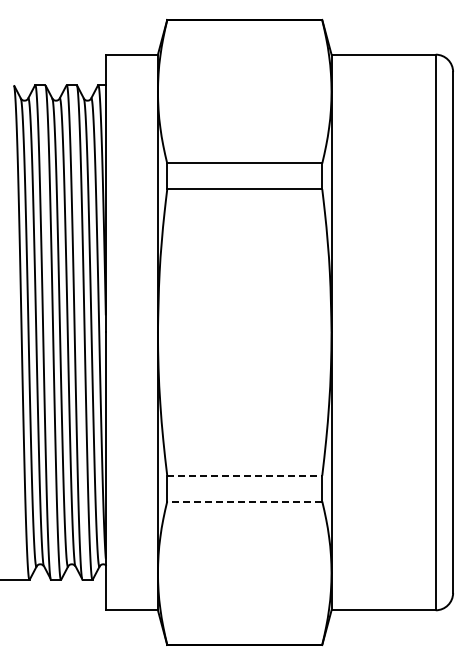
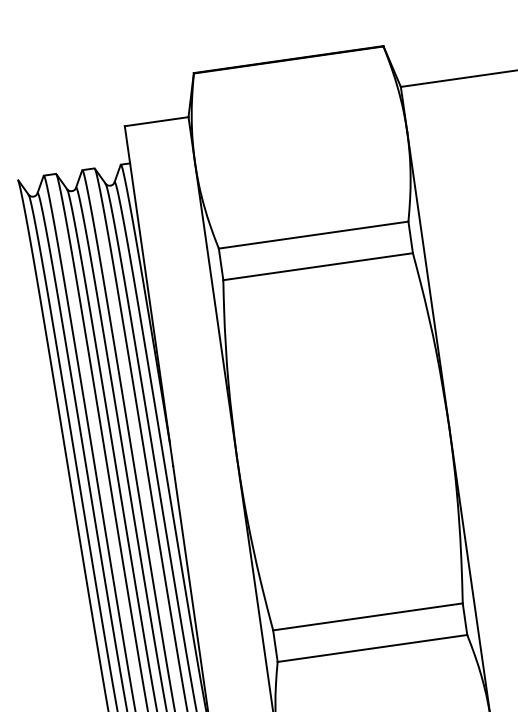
line: (244, 475) -> (367, 616), dashed -> solid
line: (244, 501) -> (372, 648), dashed -> solid

